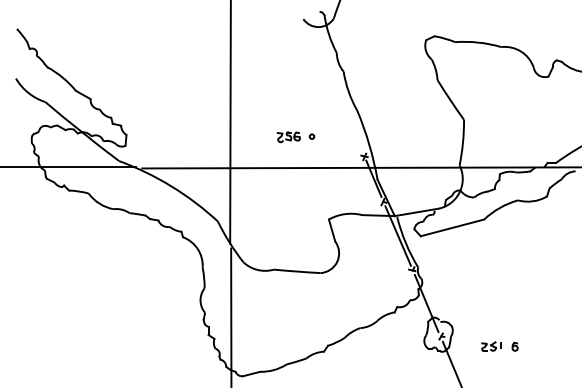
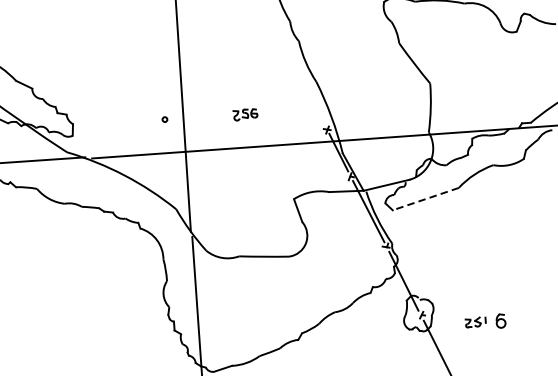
circle: (311, 136) -> (164, 119), moved
line: (452, 227) -> (425, 198), solid -> dashed
part: (514, 346) -> (500, 320), size x1.6

